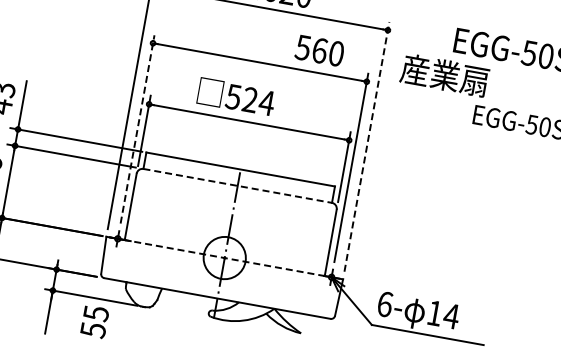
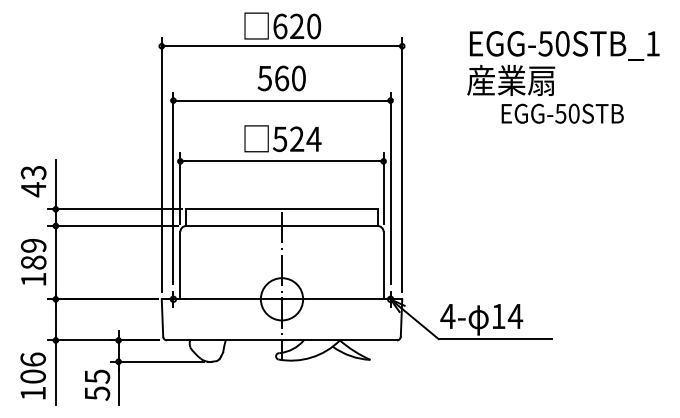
text: (319, 50) -> (281, 78), moved
text: (445, 74) -> (511, 79), moved
text: (236, 96) -> (282, 138), moved
line: (137, 129) -> (173, 188), dashed -> solid
line: (367, 146) -> (402, 164), dashed -> solid
line: (238, 186) -> (282, 226), dashed -> solid
line: (225, 258) -> (282, 299), dashed -> solid
text: (384, 304) -> (447, 316), 6- -> 4-
text: (95, 321) -> (97, 384), moved

